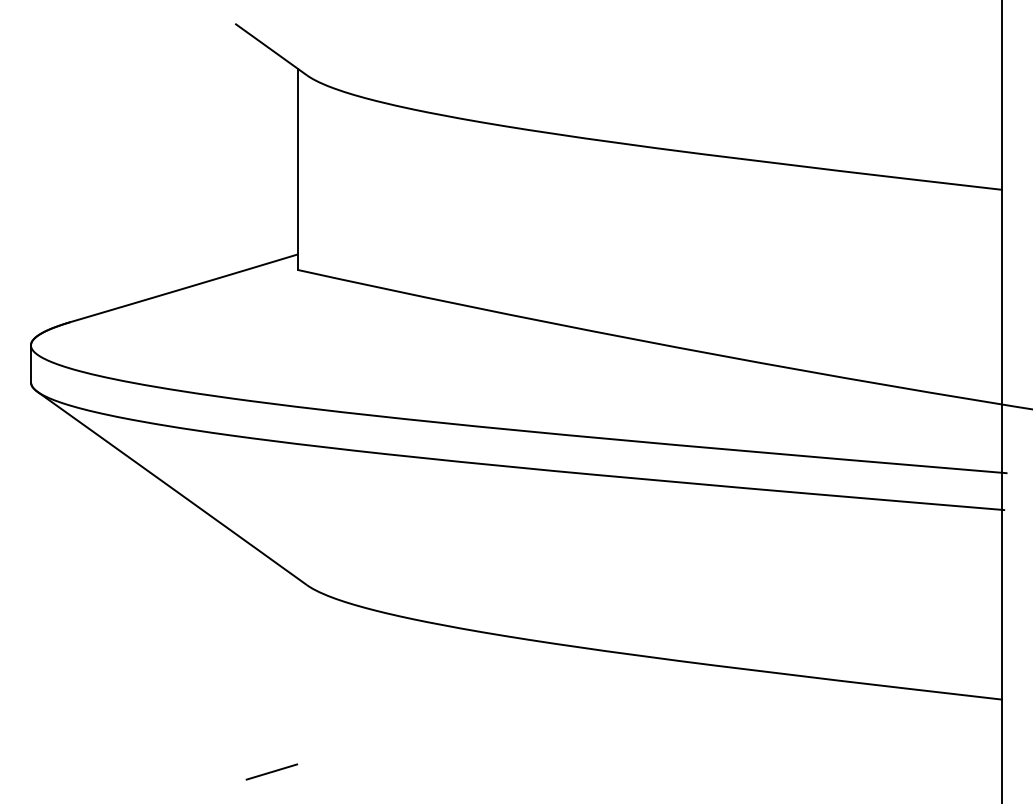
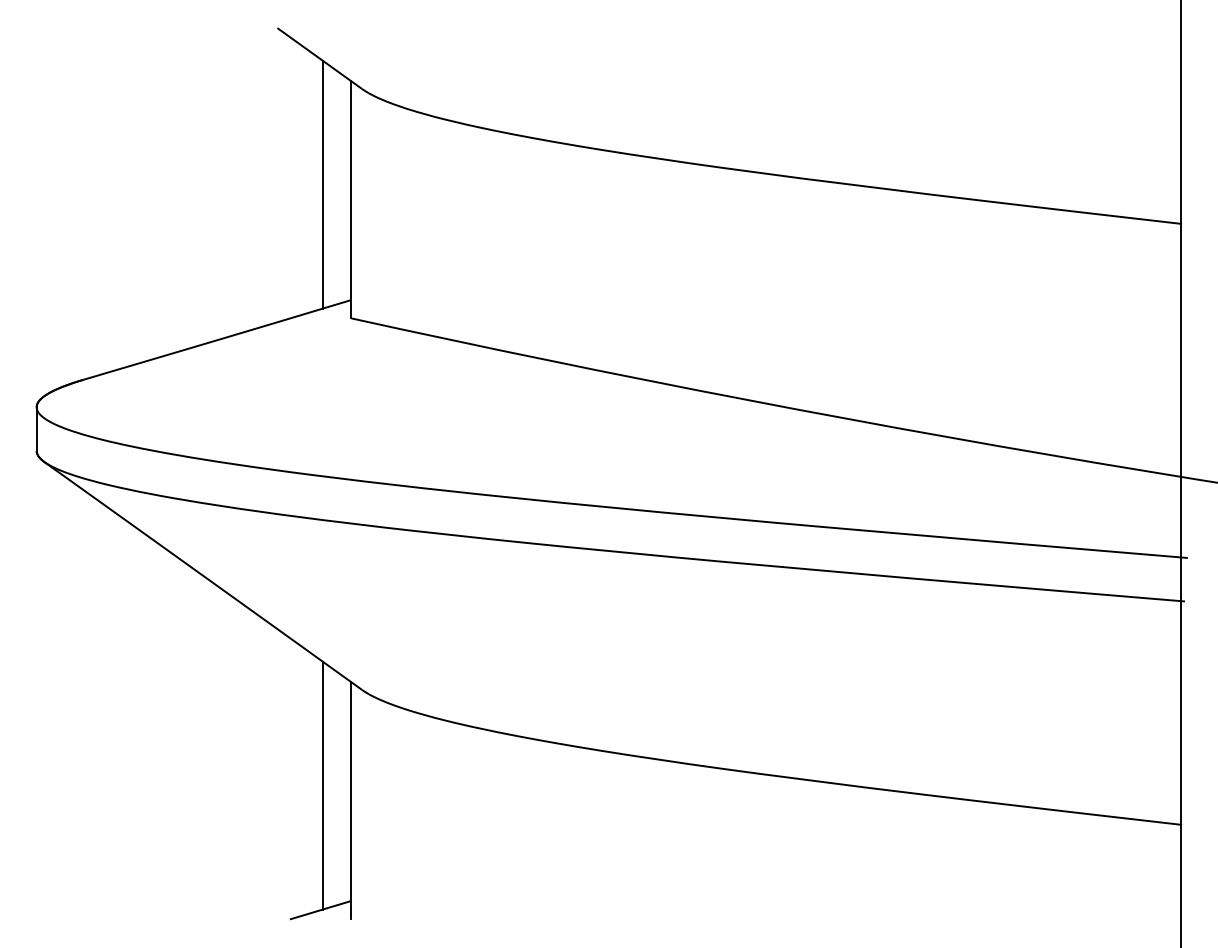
line: (273, 156) -> (322, 184), added
line: (273, 666) -> (322, 785), added
line: (298, 678) -> (352, 799), added

